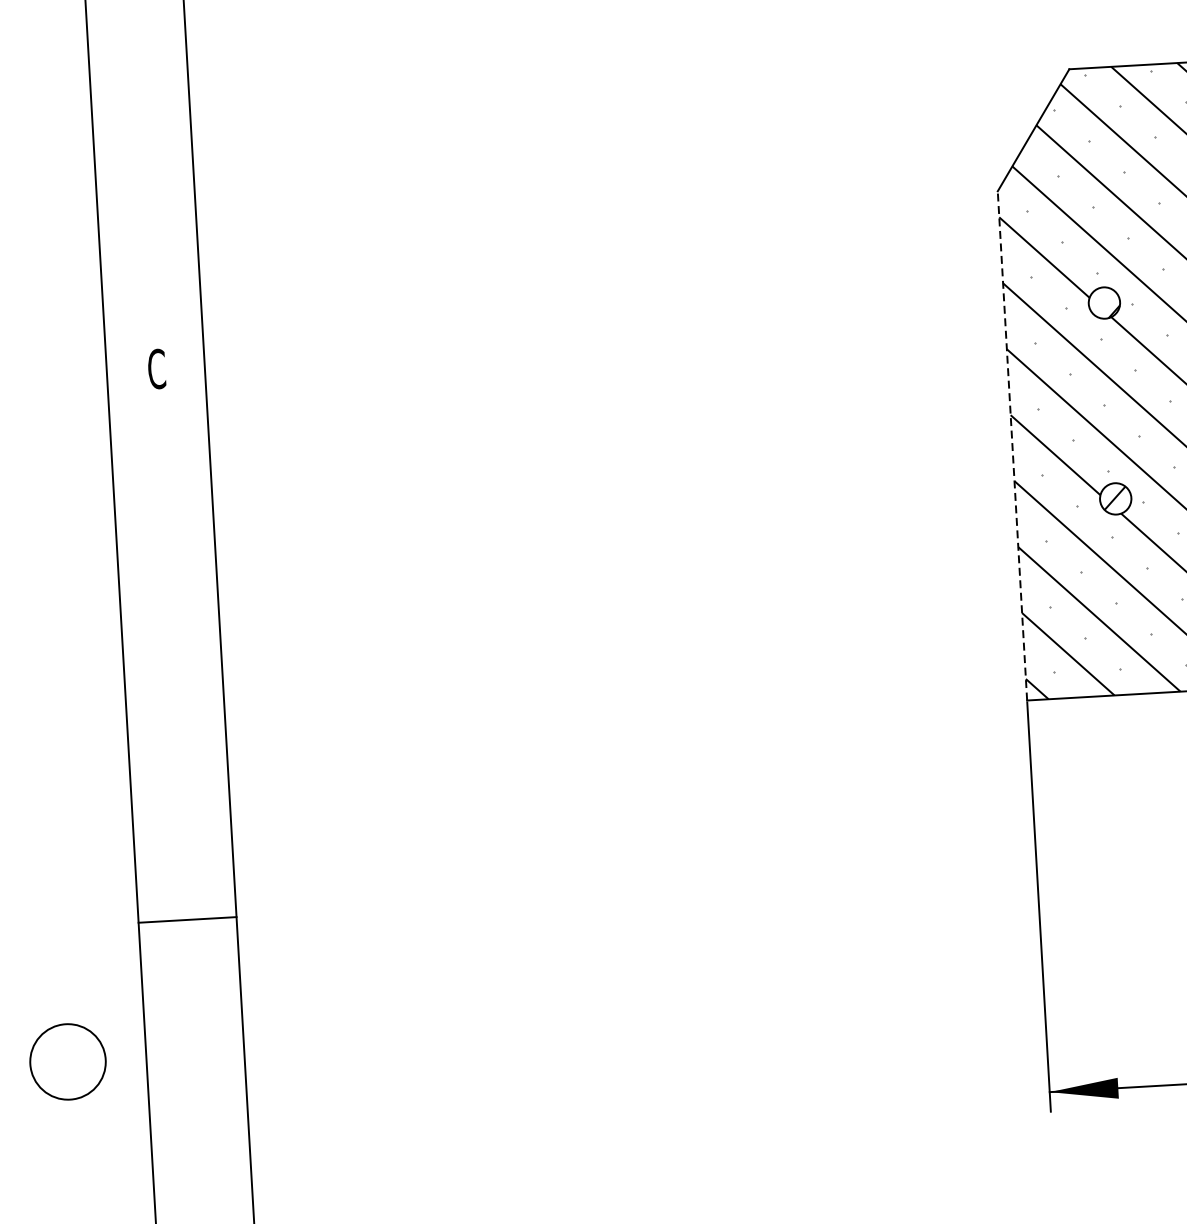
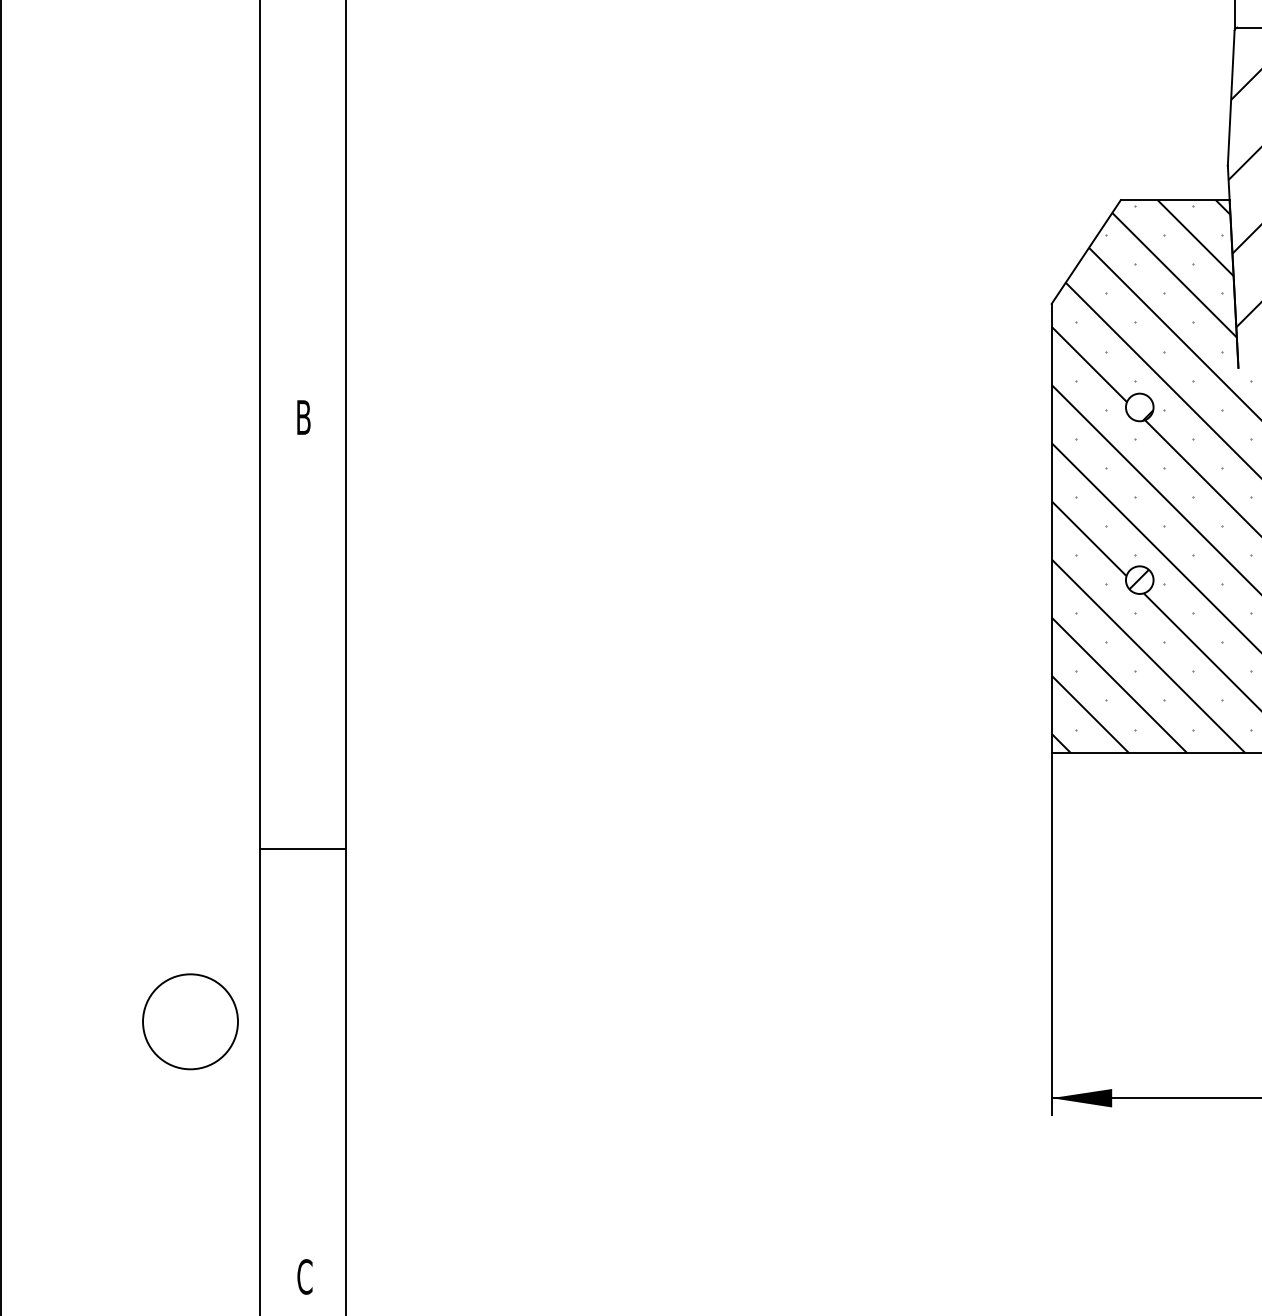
text: (156, 369) -> (303, 417), C -> B
line: (1012, 444) -> (1051, 527), dashed -> solid
line: (187, 920) -> (302, 849), moved
circle: (68, 1061) -> (190, 1021), size x1.43

